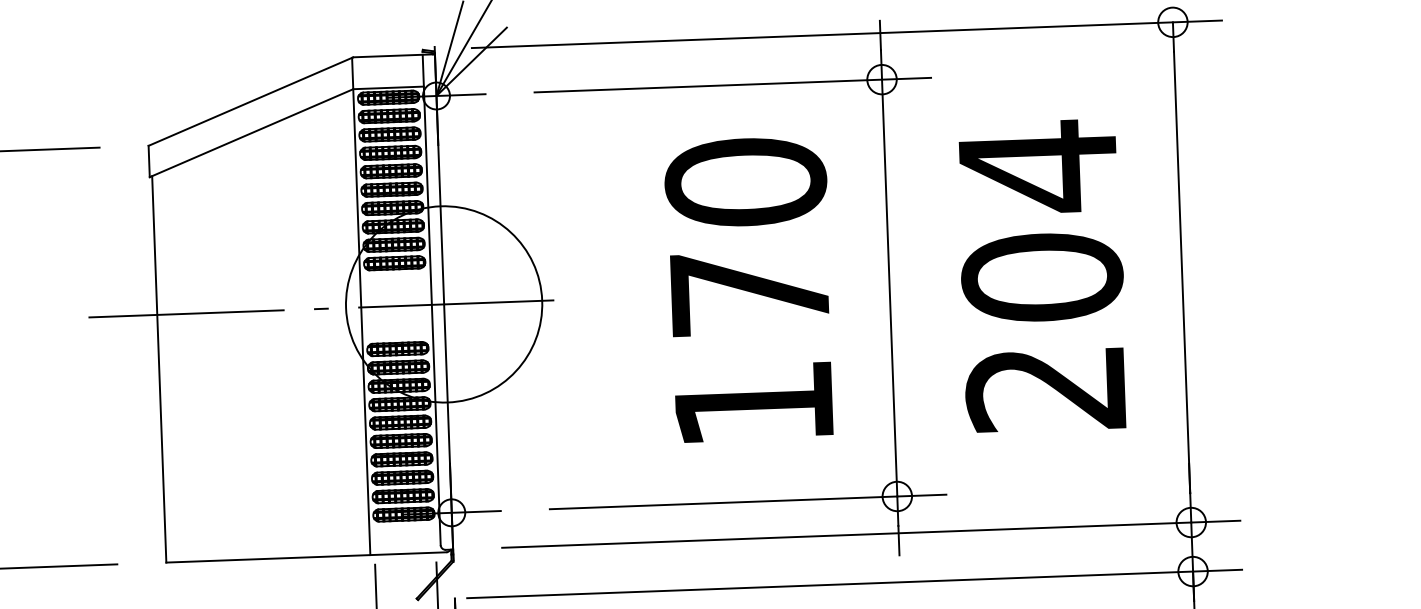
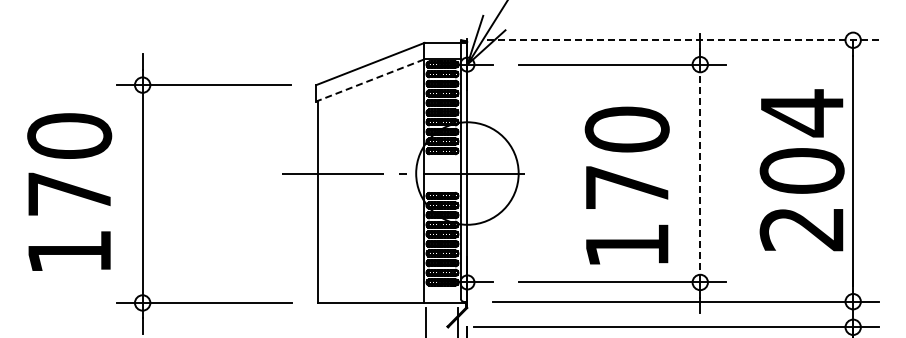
line: (846, 34) -> (682, 40), solid -> dashed
line: (252, 133) -> (370, 80), solid -> dashed
text: (1041, 276) -> (801, 170), moved
line: (890, 287) -> (700, 173), solid -> dashed
text: (748, 289) -> (626, 185), moved

